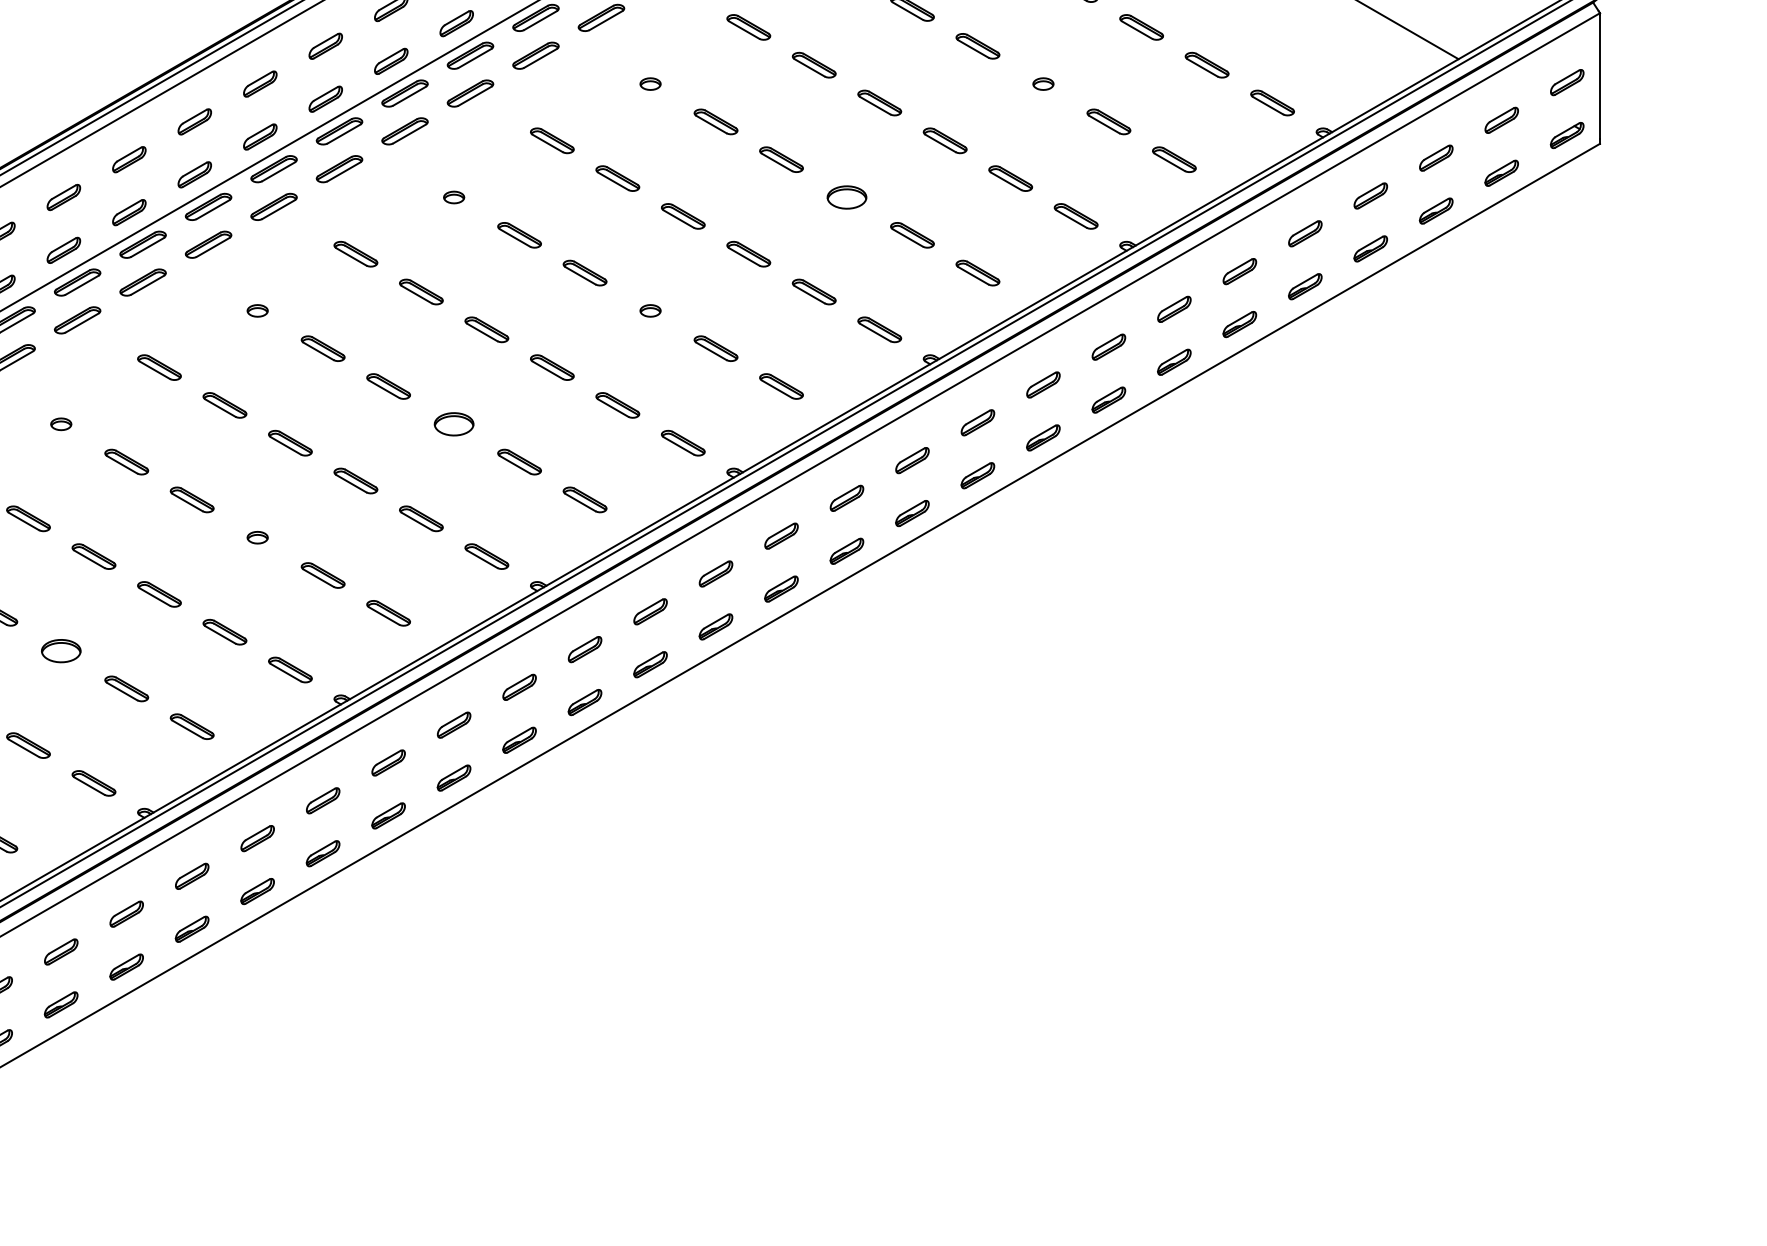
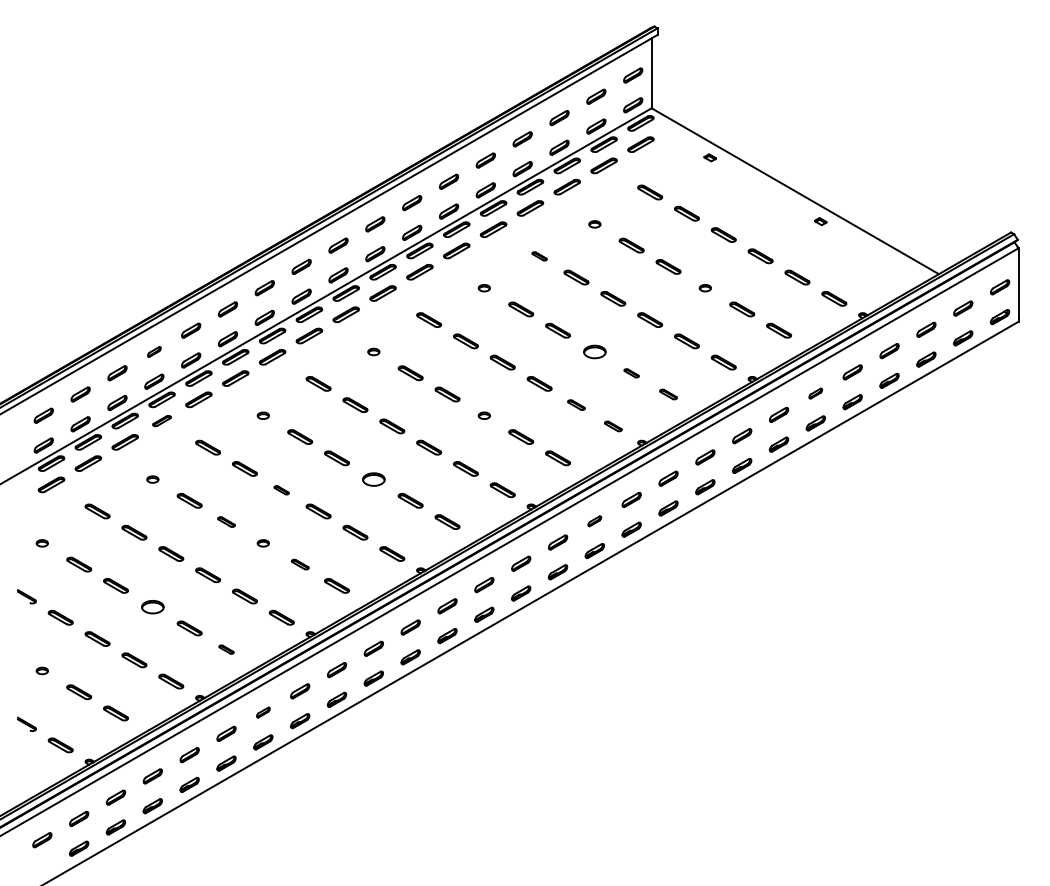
part: (748, 27) -> (539, 256), size x0.6
part: (64, 196) -> (154, 351), size x0.7
part: (912, 235) -> (631, 373), size x0.6
part: (1239, 271) -> (815, 393), size x0.7
part: (977, 273) -> (668, 394), size x0.7
part: (814, 290) -> (576, 404), size x0.7
part: (76, 319) -> (161, 420), size x0.7
part: (880, 329) -> (613, 426), size x0.7
part: (289, 443) -> (281, 490), size x0.6
part: (192, 498) -> (226, 521), size x0.7
part: (846, 498) -> (594, 521), size x0.7
part: (323, 575) -> (300, 564), size x0.7
part: (192, 726) -> (226, 649), size x0.6
part: (257, 838) -> (263, 712), size x0.7

